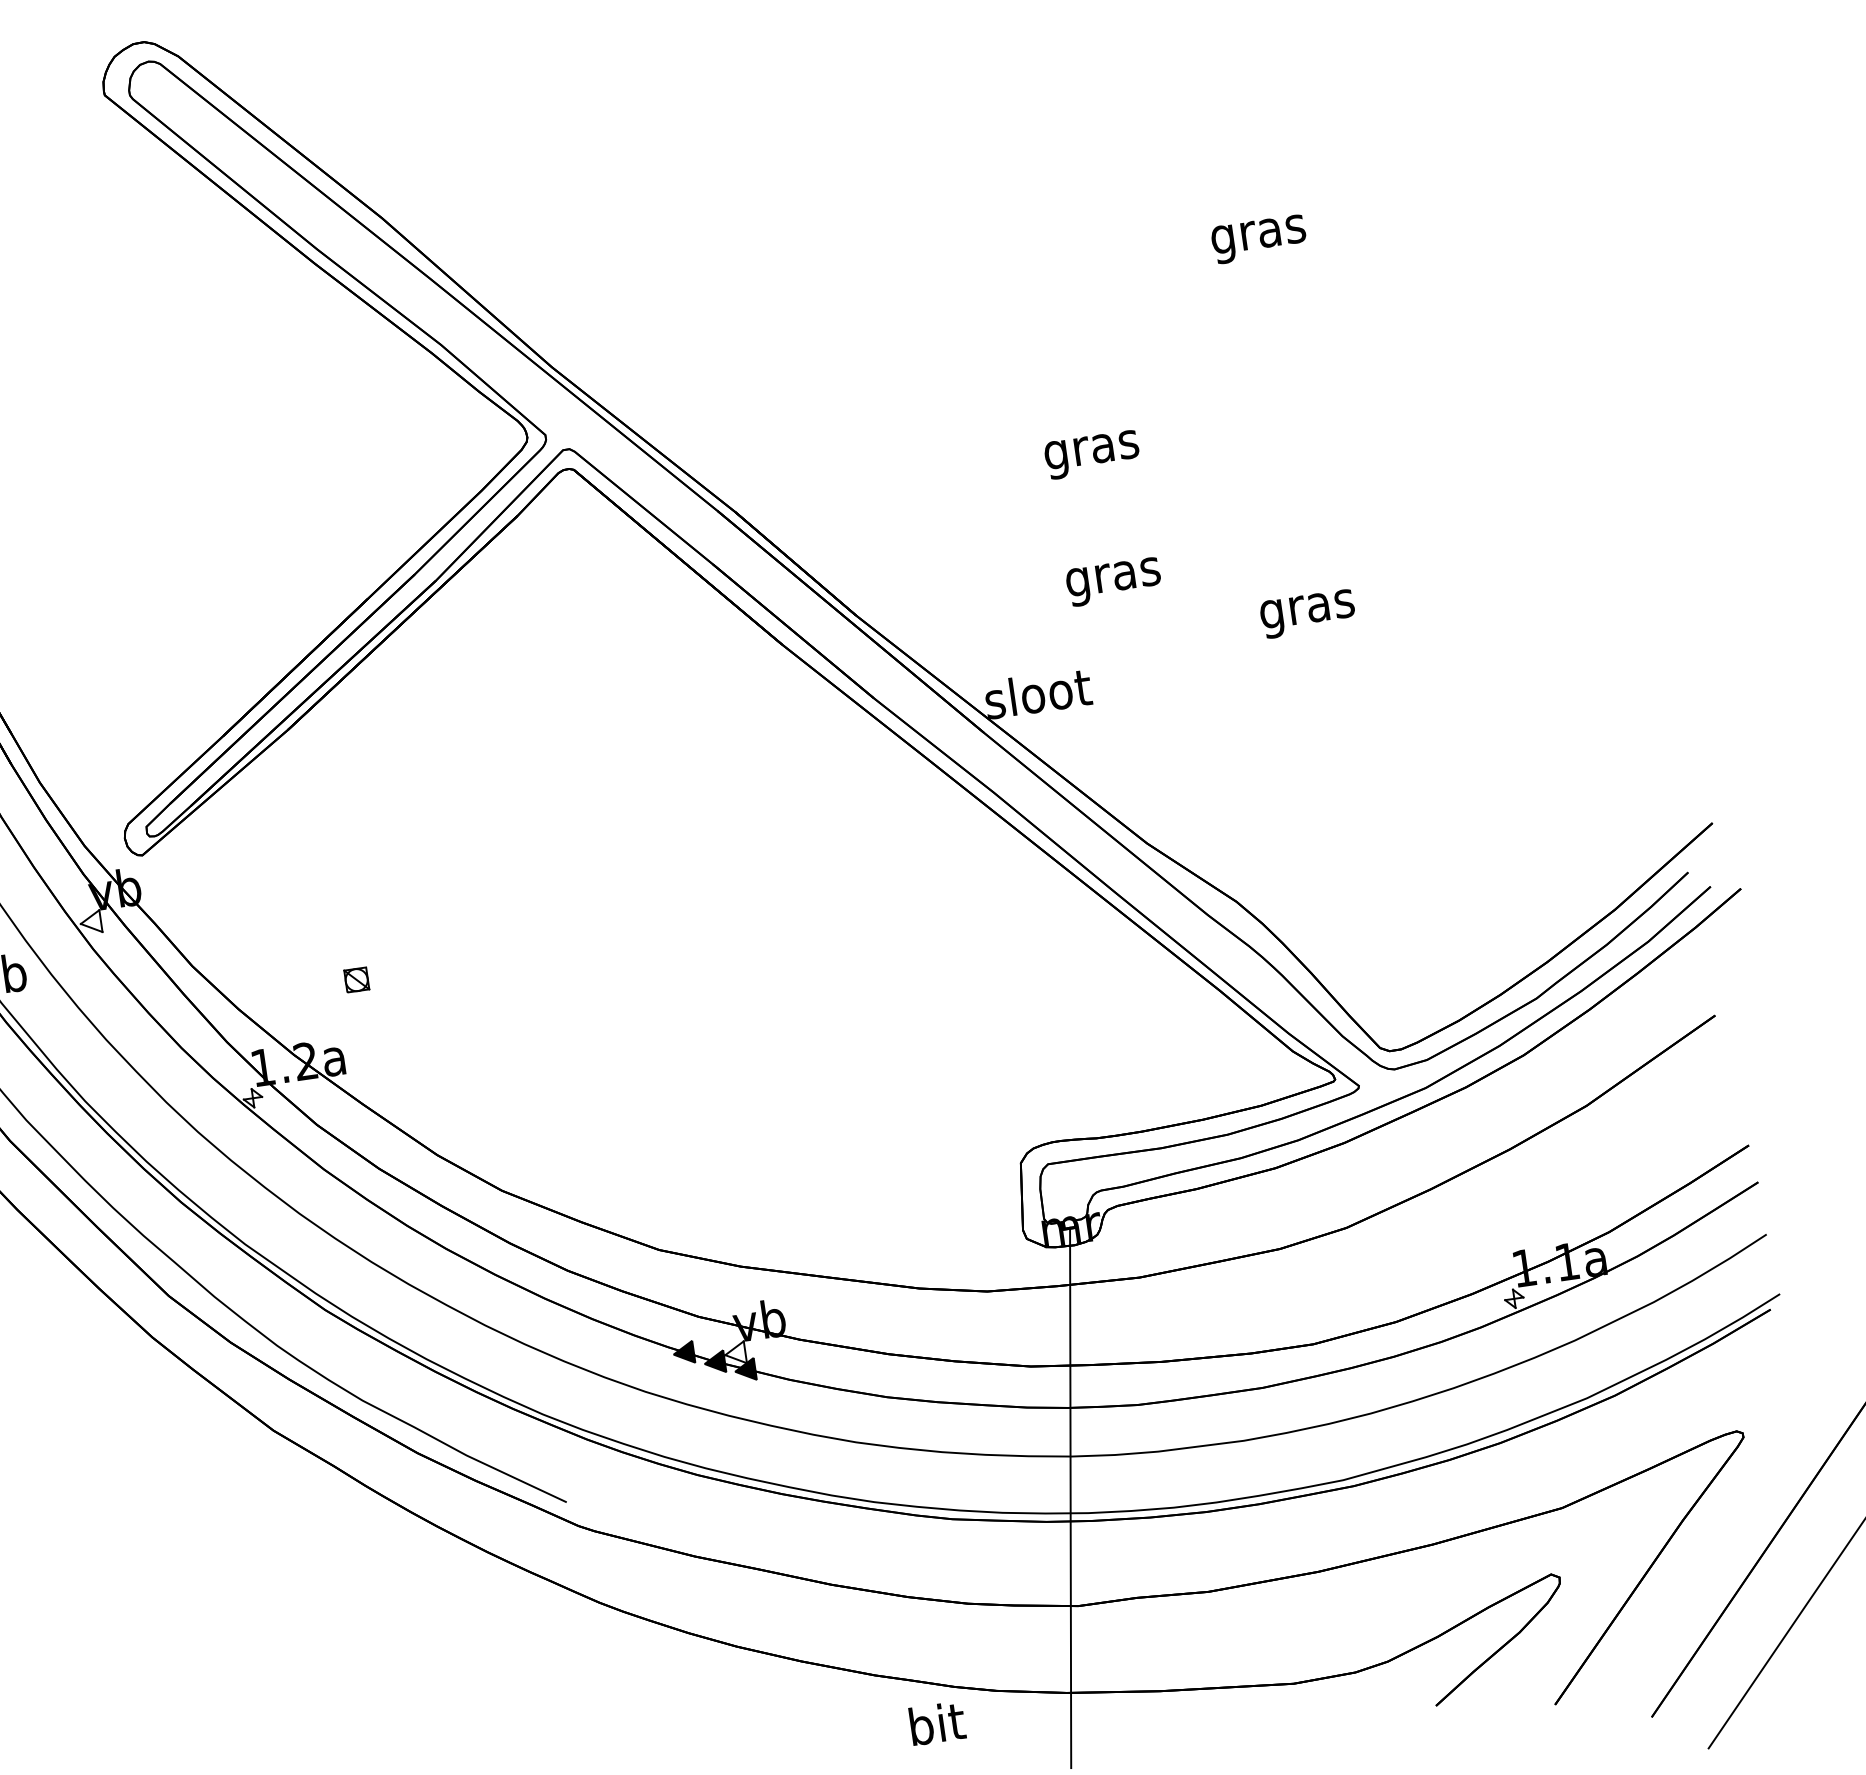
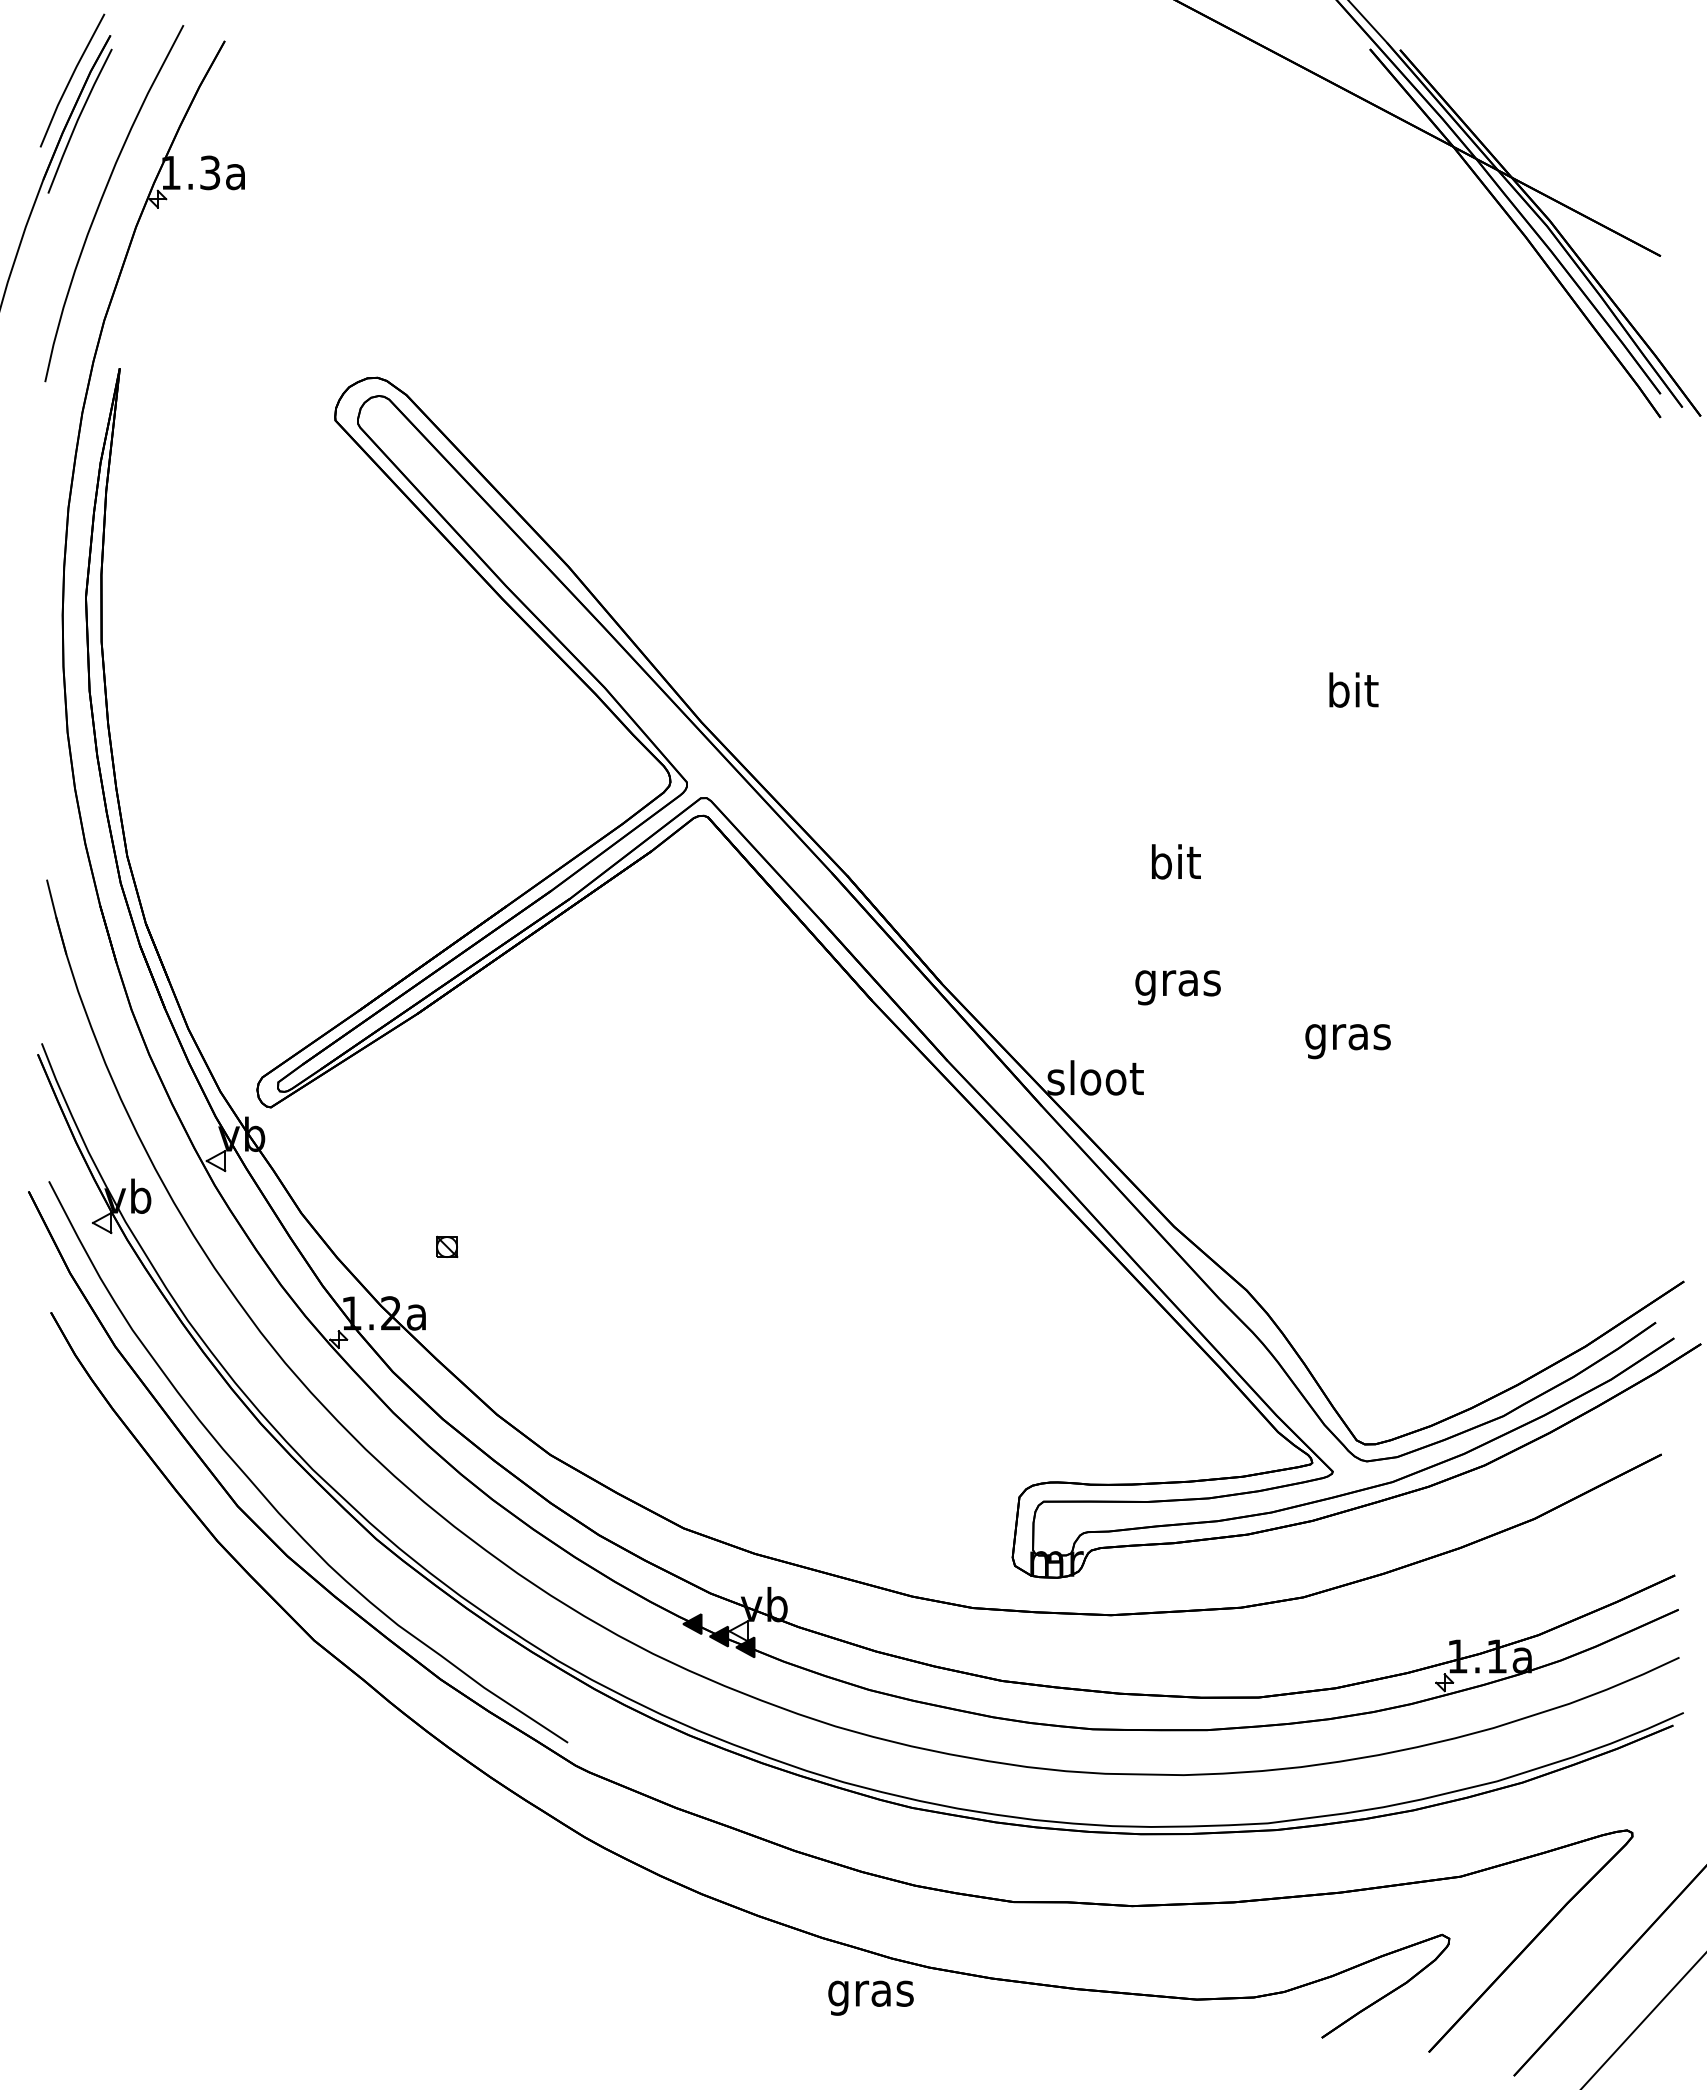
text: (1258, 234) -> (1352, 694), gras -> bit
text: (1090, 450) -> (1174, 866), gras -> bit
line: (1070, 1497) -> (1020, 1803), removed
text: (936, 1728) -> (870, 1993), bit -> gras

